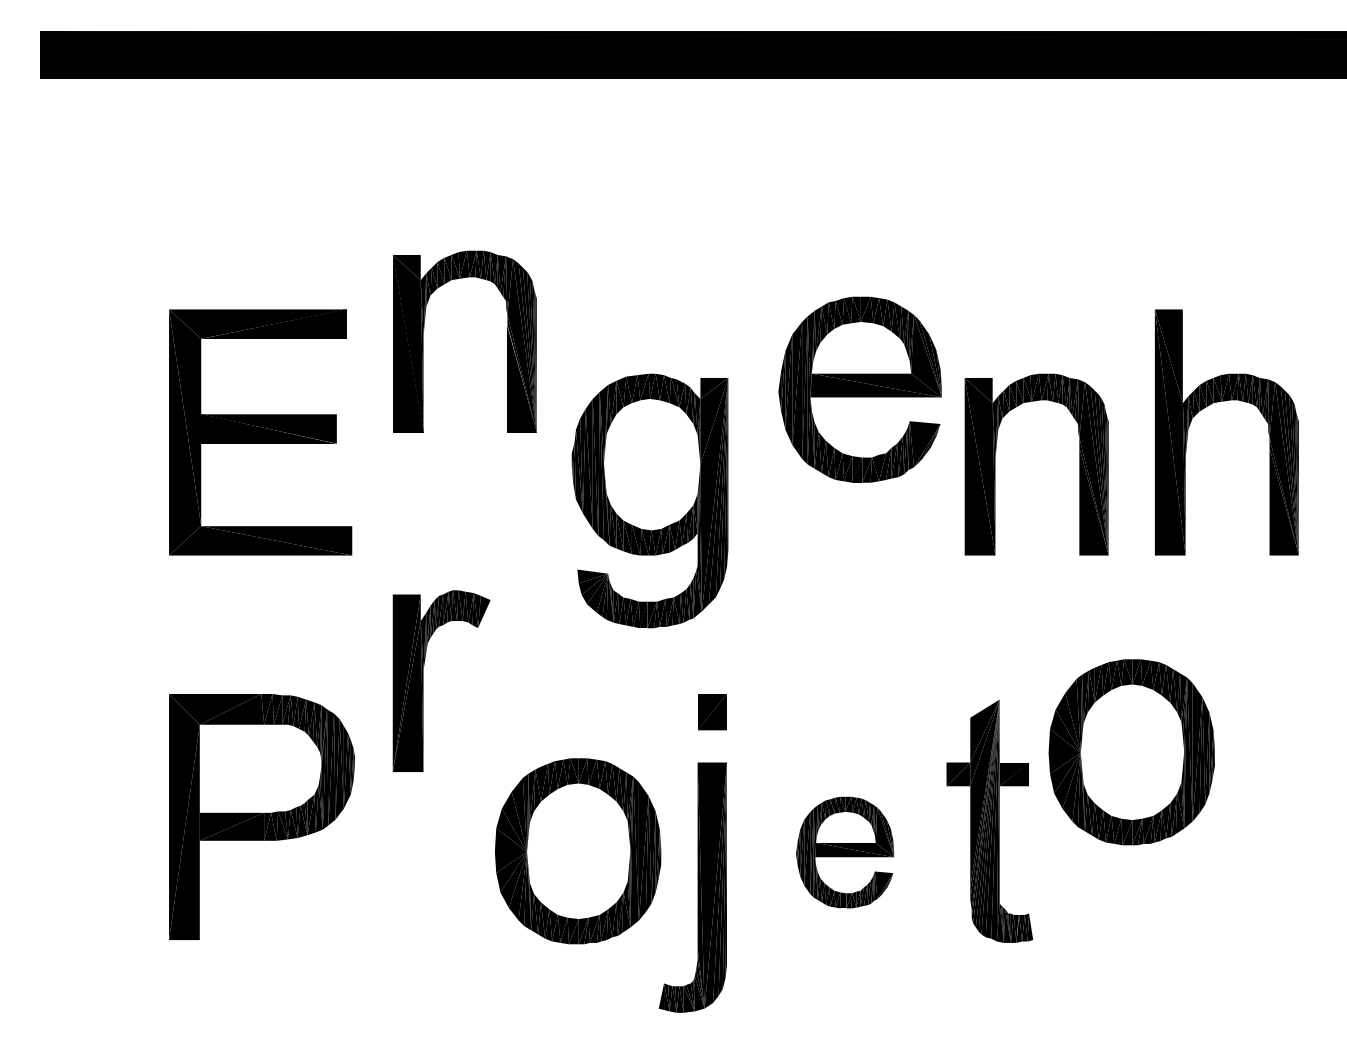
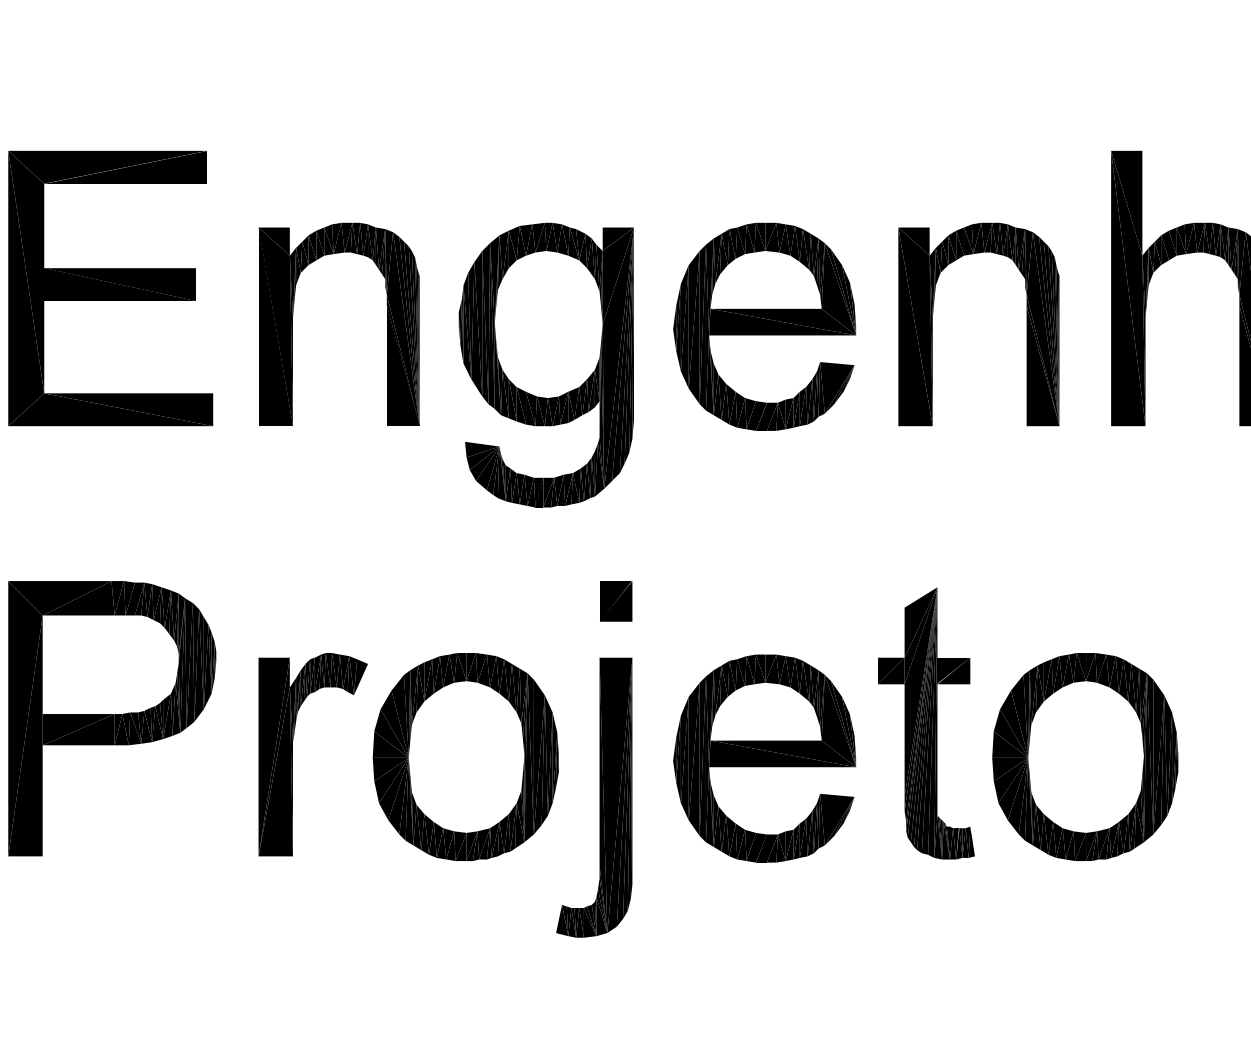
part: (423, 341) -> (292, 324), moved
part: (859, 389) -> (763, 326), moved
part: (423, 680) -> (292, 753), moved
part: (1131, 752) -> (1084, 757), moved
part: (844, 852) -> (763, 758), size x1.67

